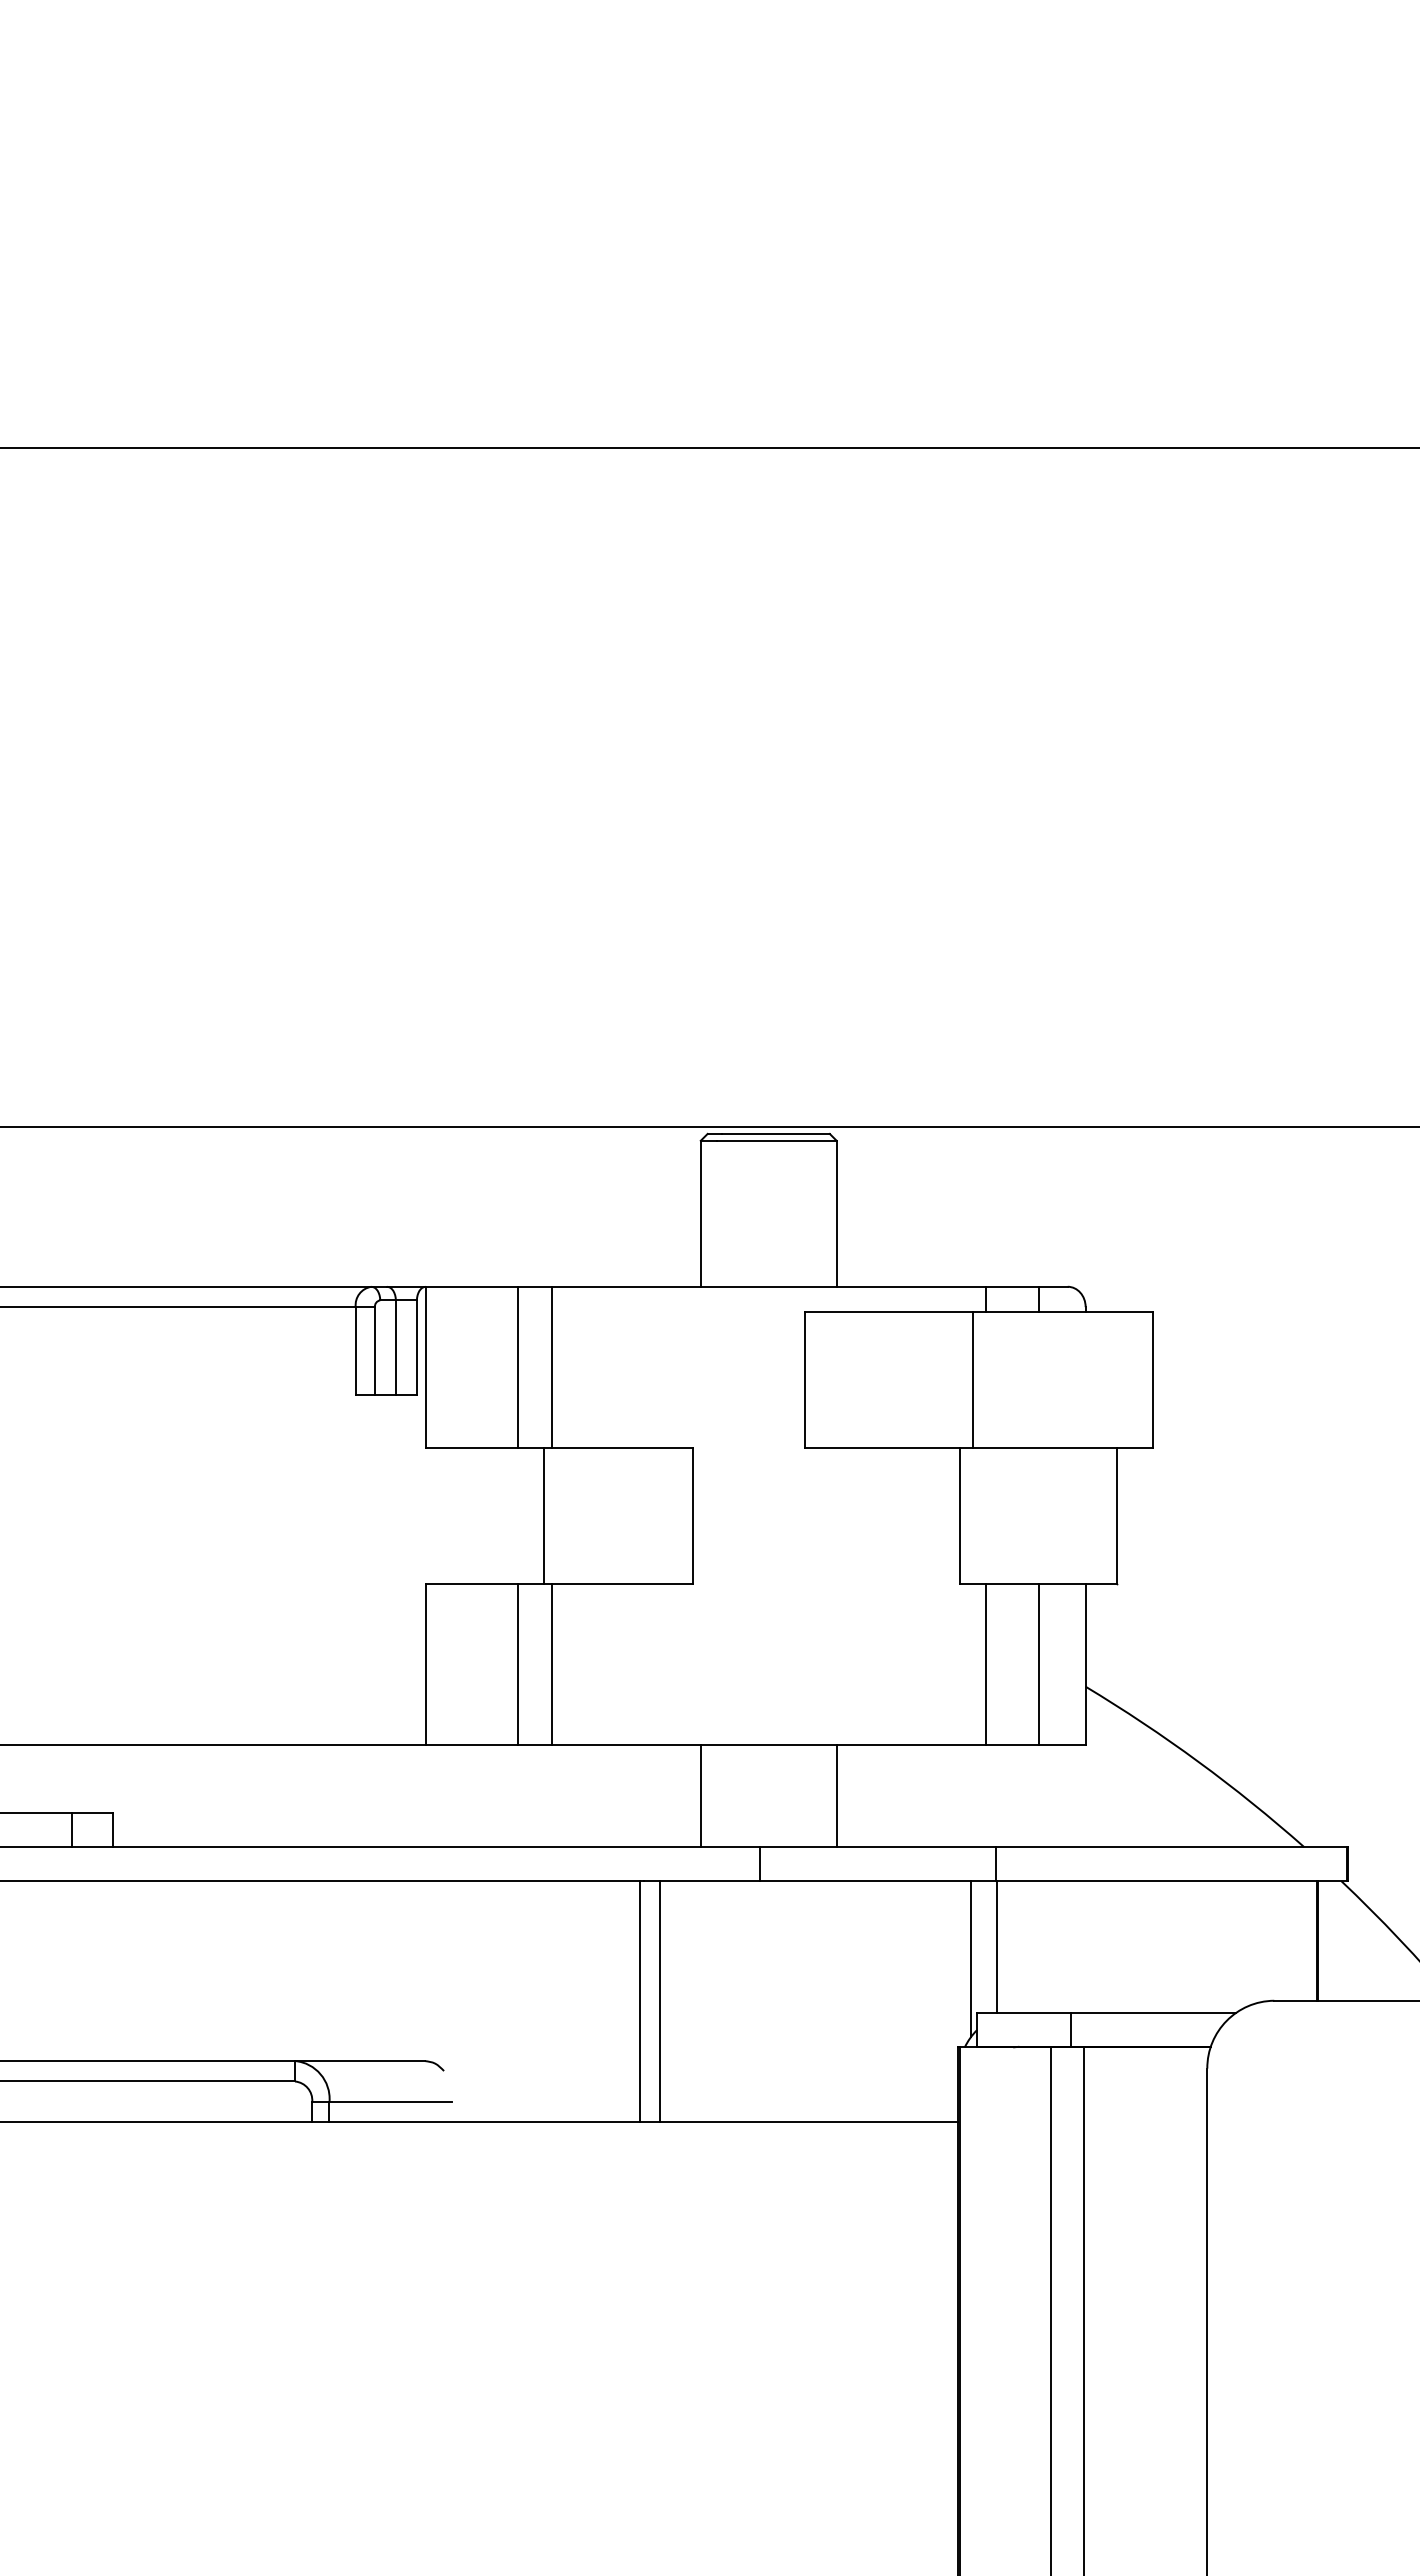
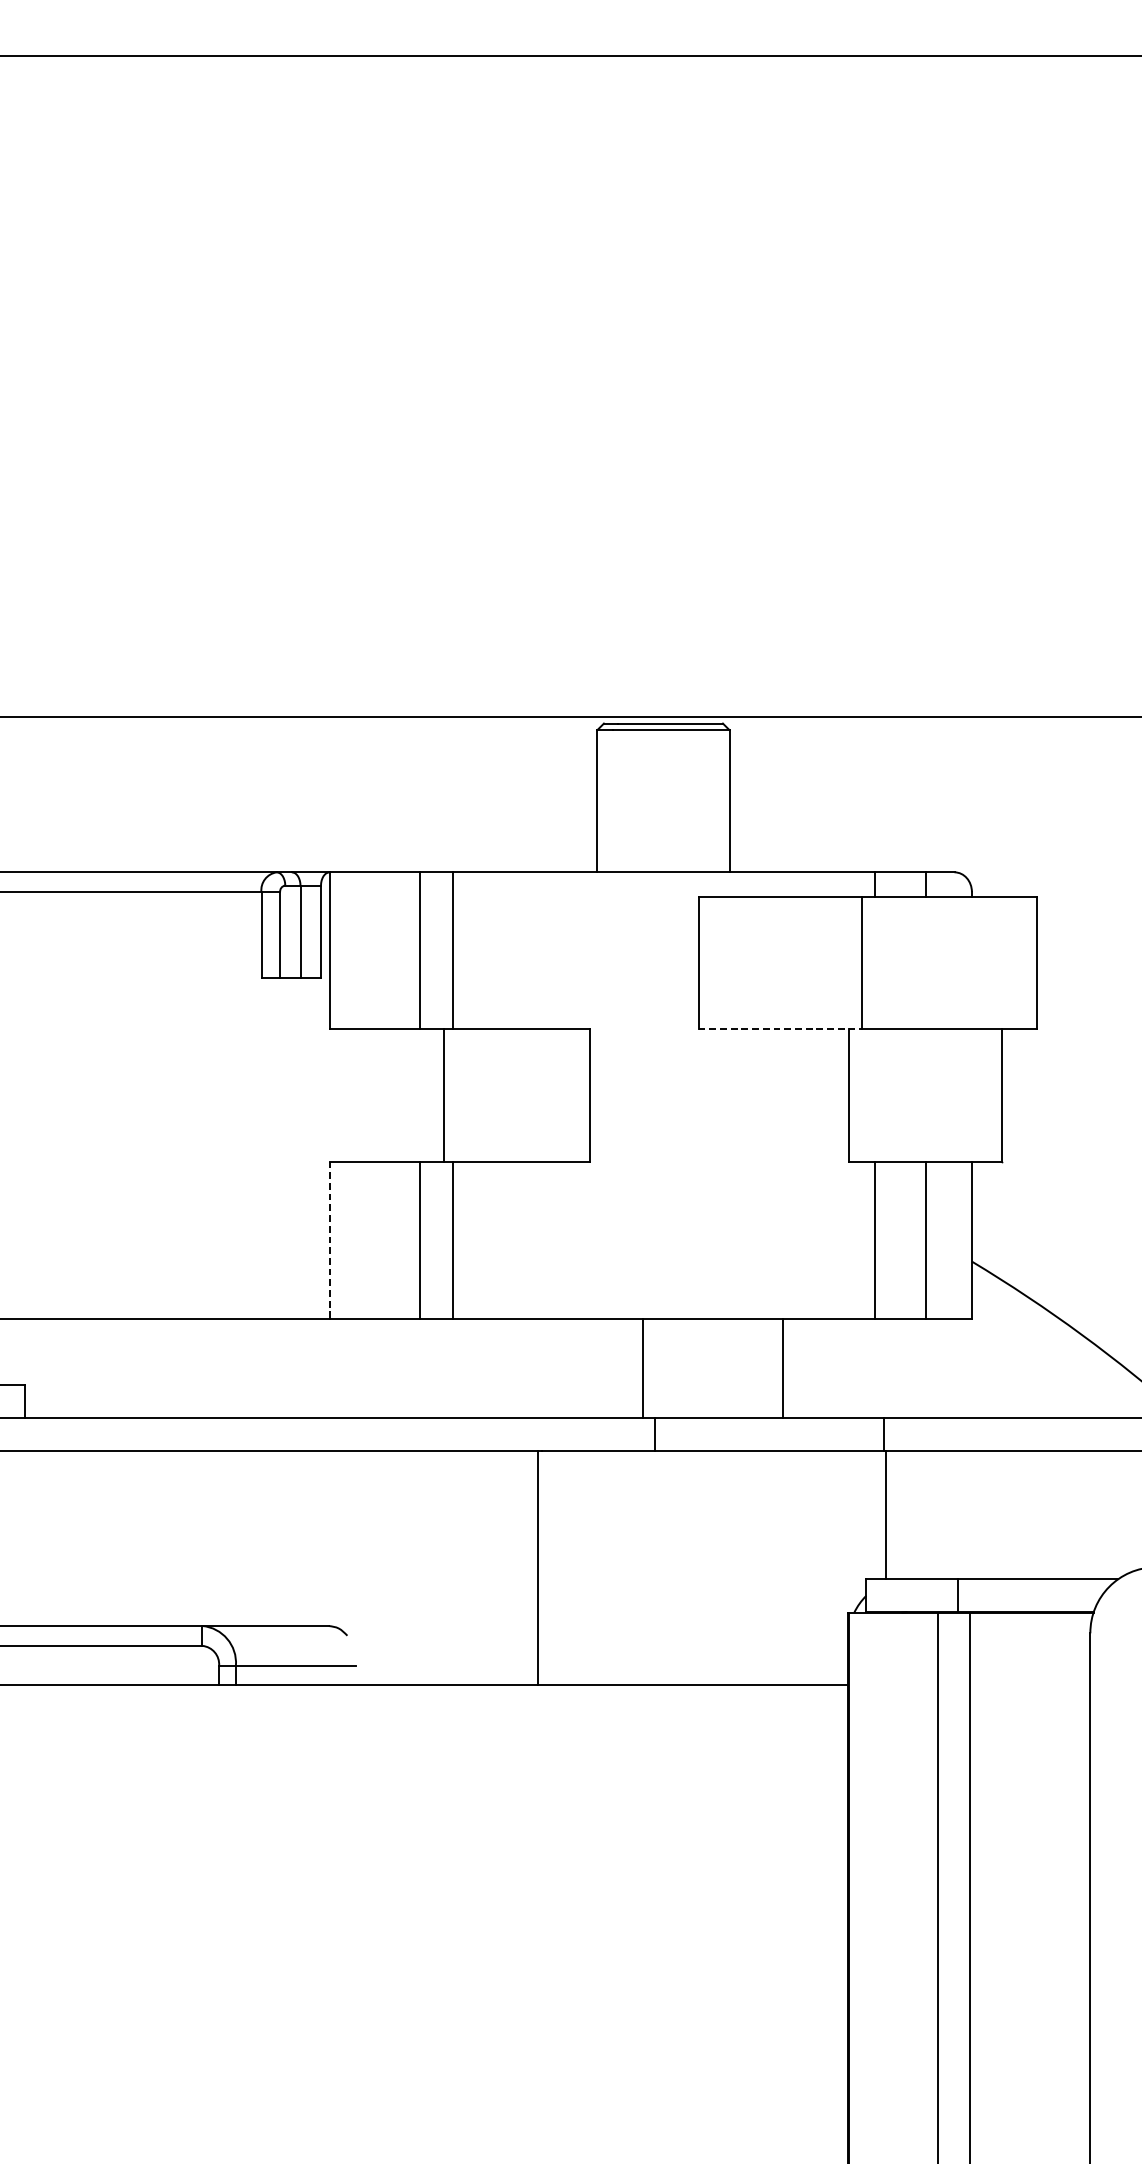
line: (889, 1448) -> (781, 1029), solid -> dashed
line: (425, 1664) -> (329, 1239), solid -> dashed
line: (700, 1796) -> (642, 1368), moved
line: (836, 1796) -> (782, 1368), moved
line: (971, 1959) -> (860, 1527), removed
line: (660, 2001) -> (558, 1568), removed

